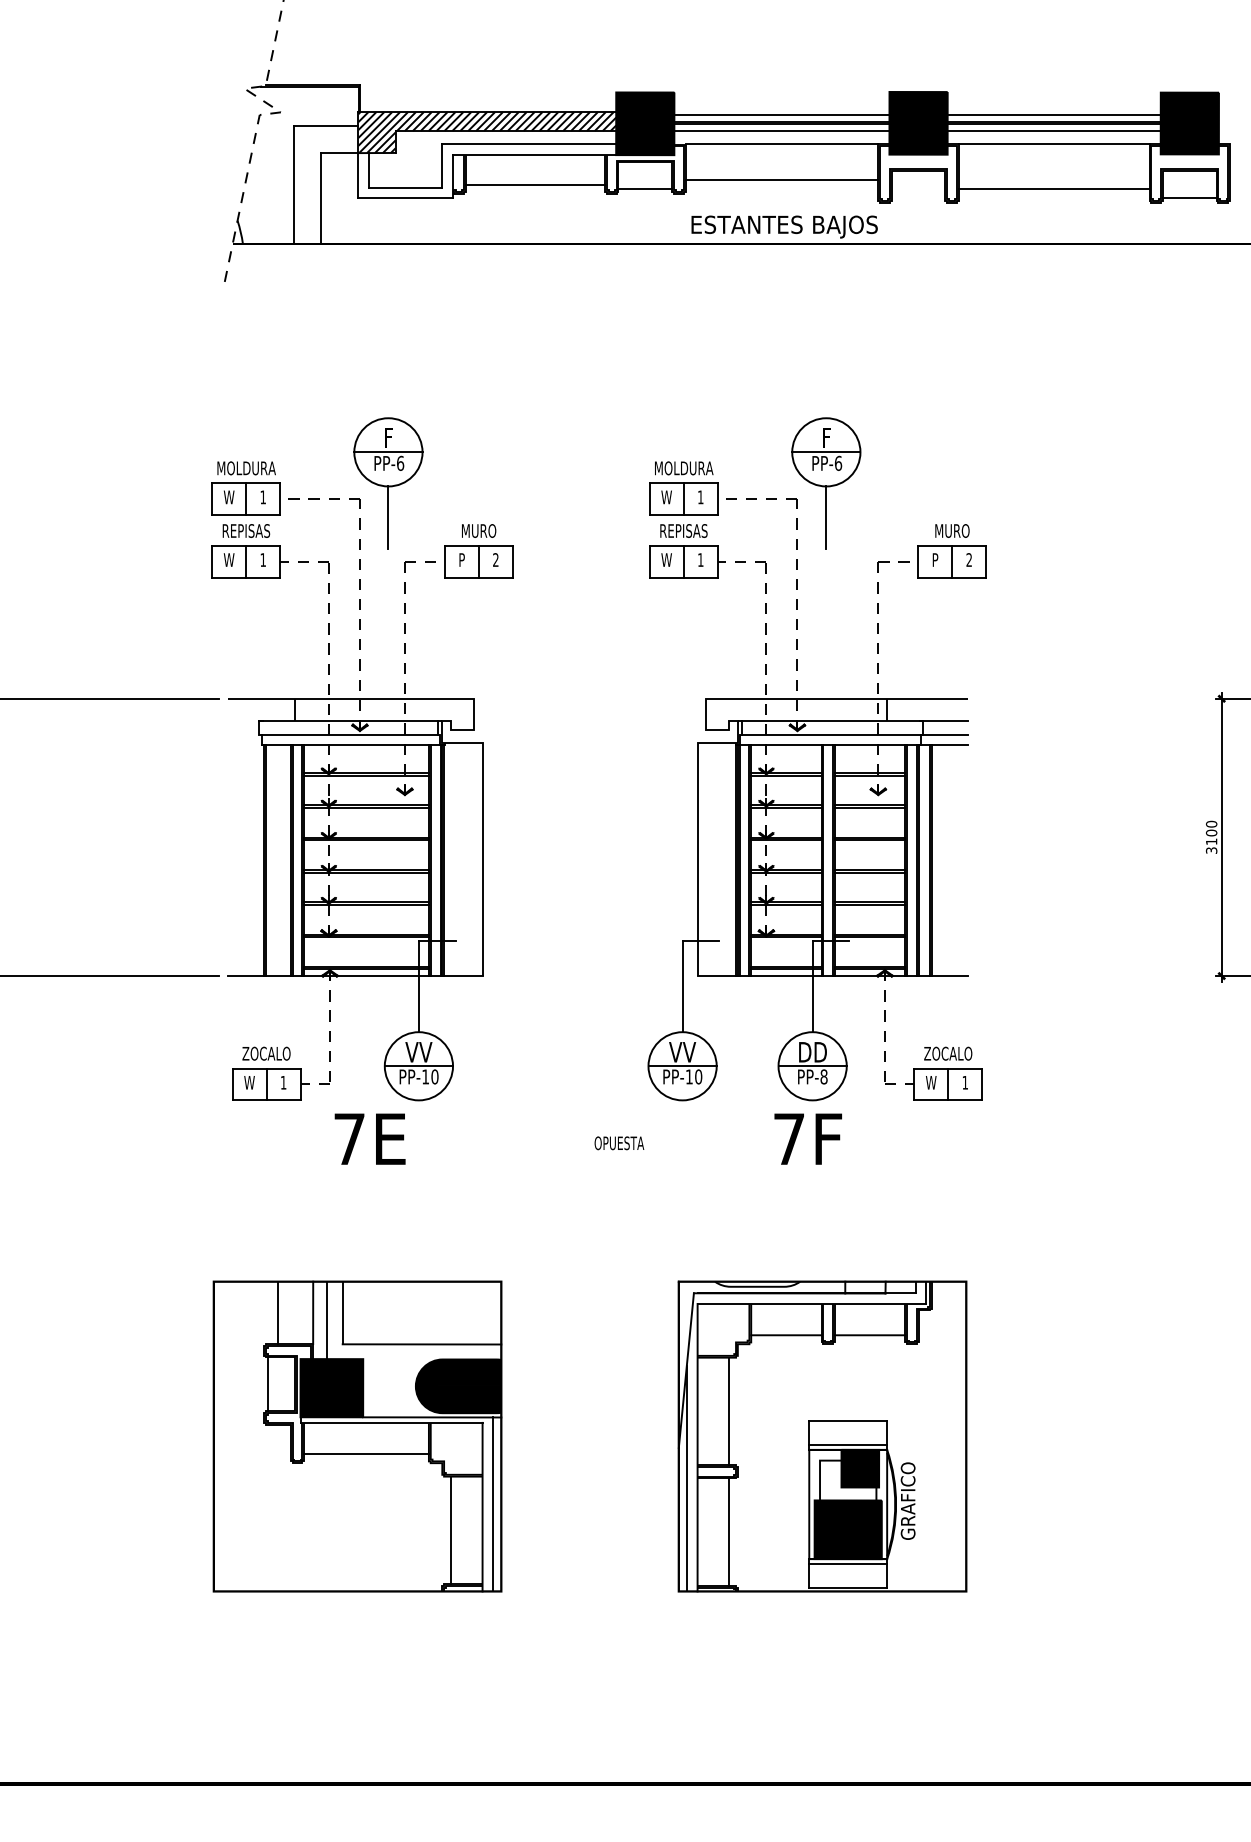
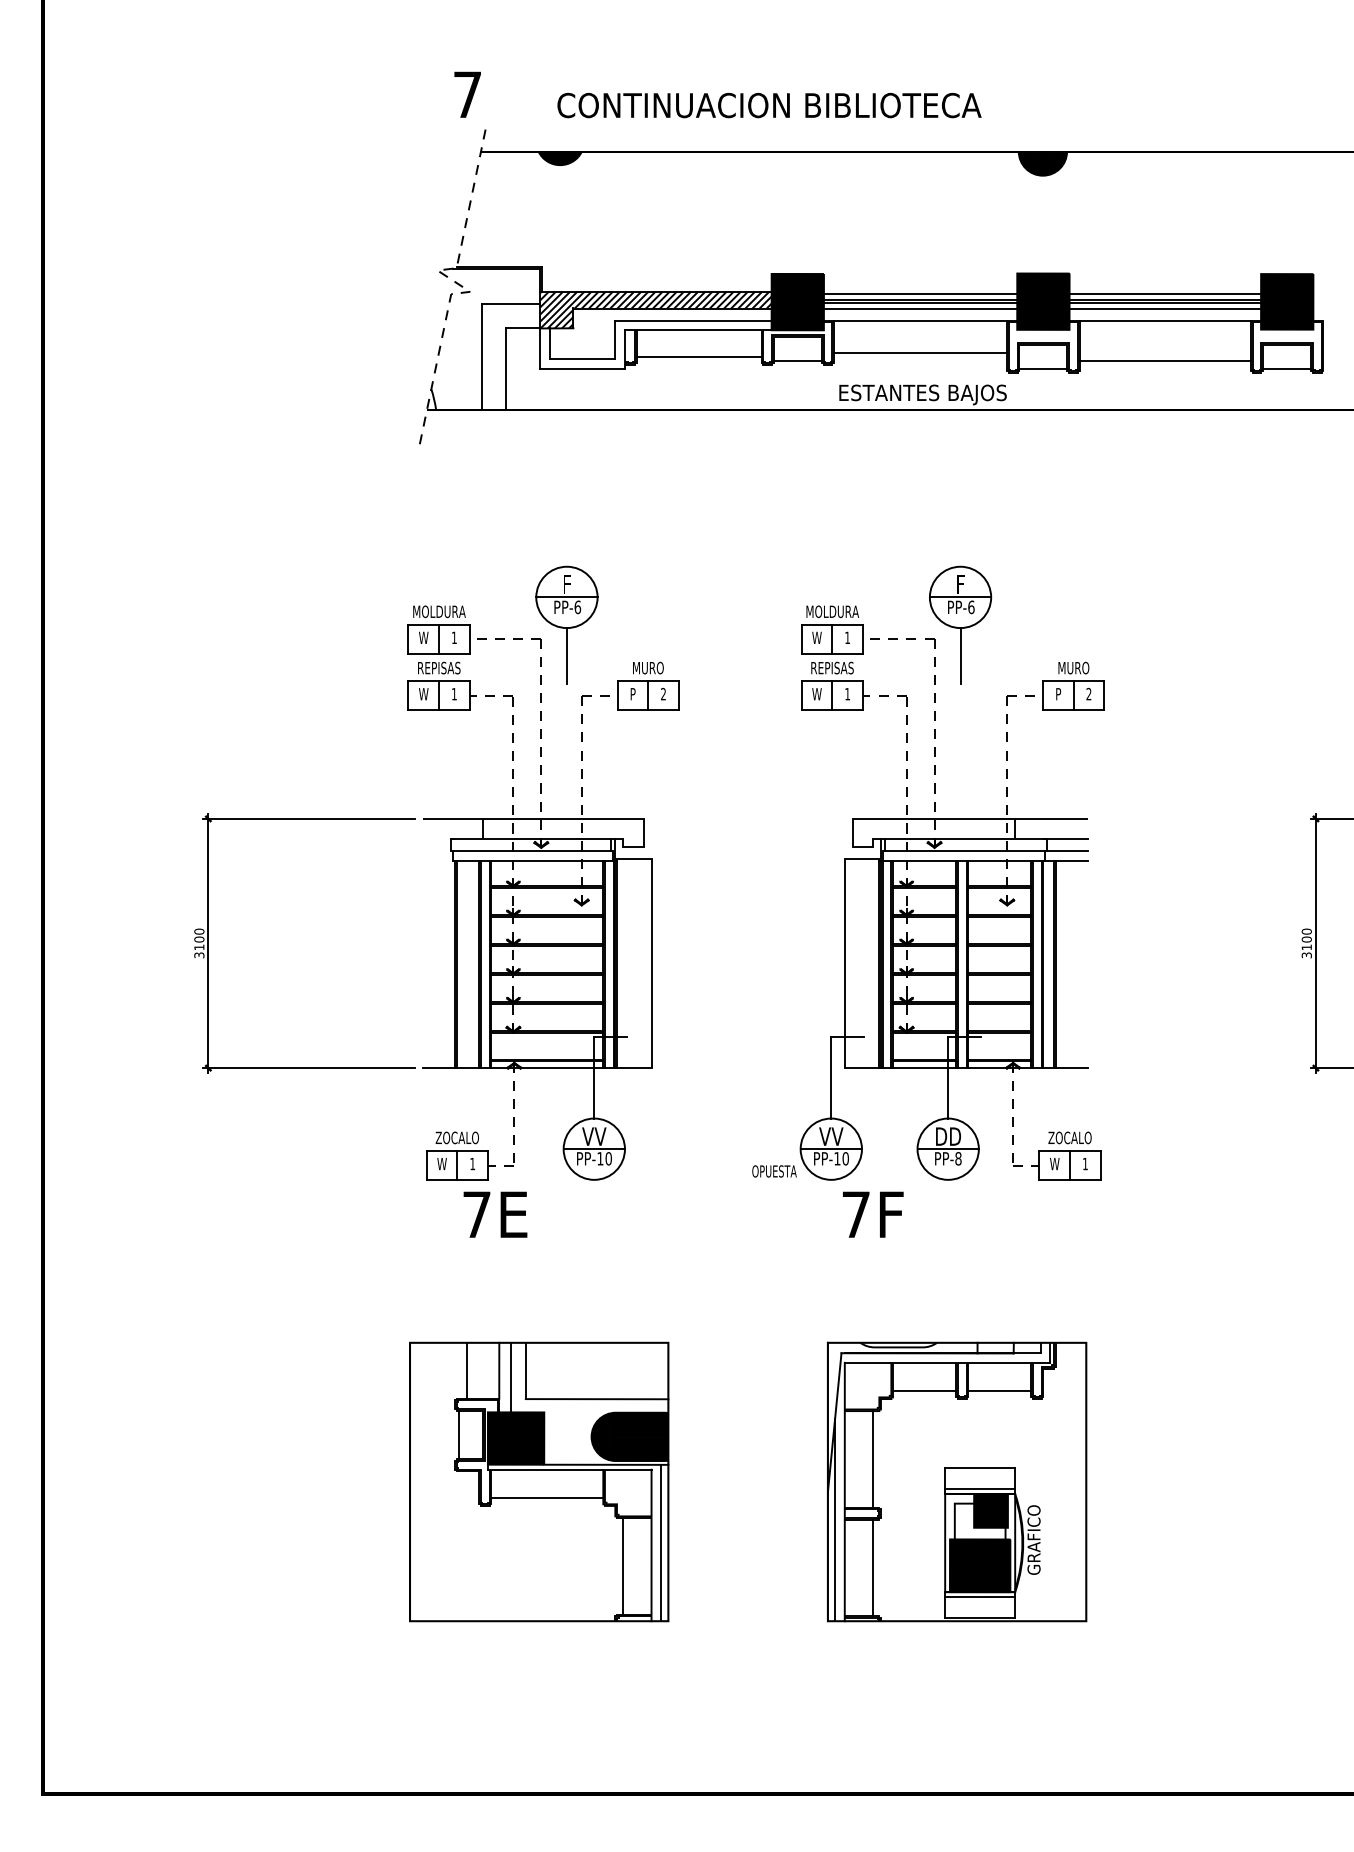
line: (918, 197) -> (1043, 368), added
text: (370, 1138) -> (495, 1214), moved
text: (808, 1138) -> (873, 1214), moved
text: (619, 1143) -> (774, 1171), moved

